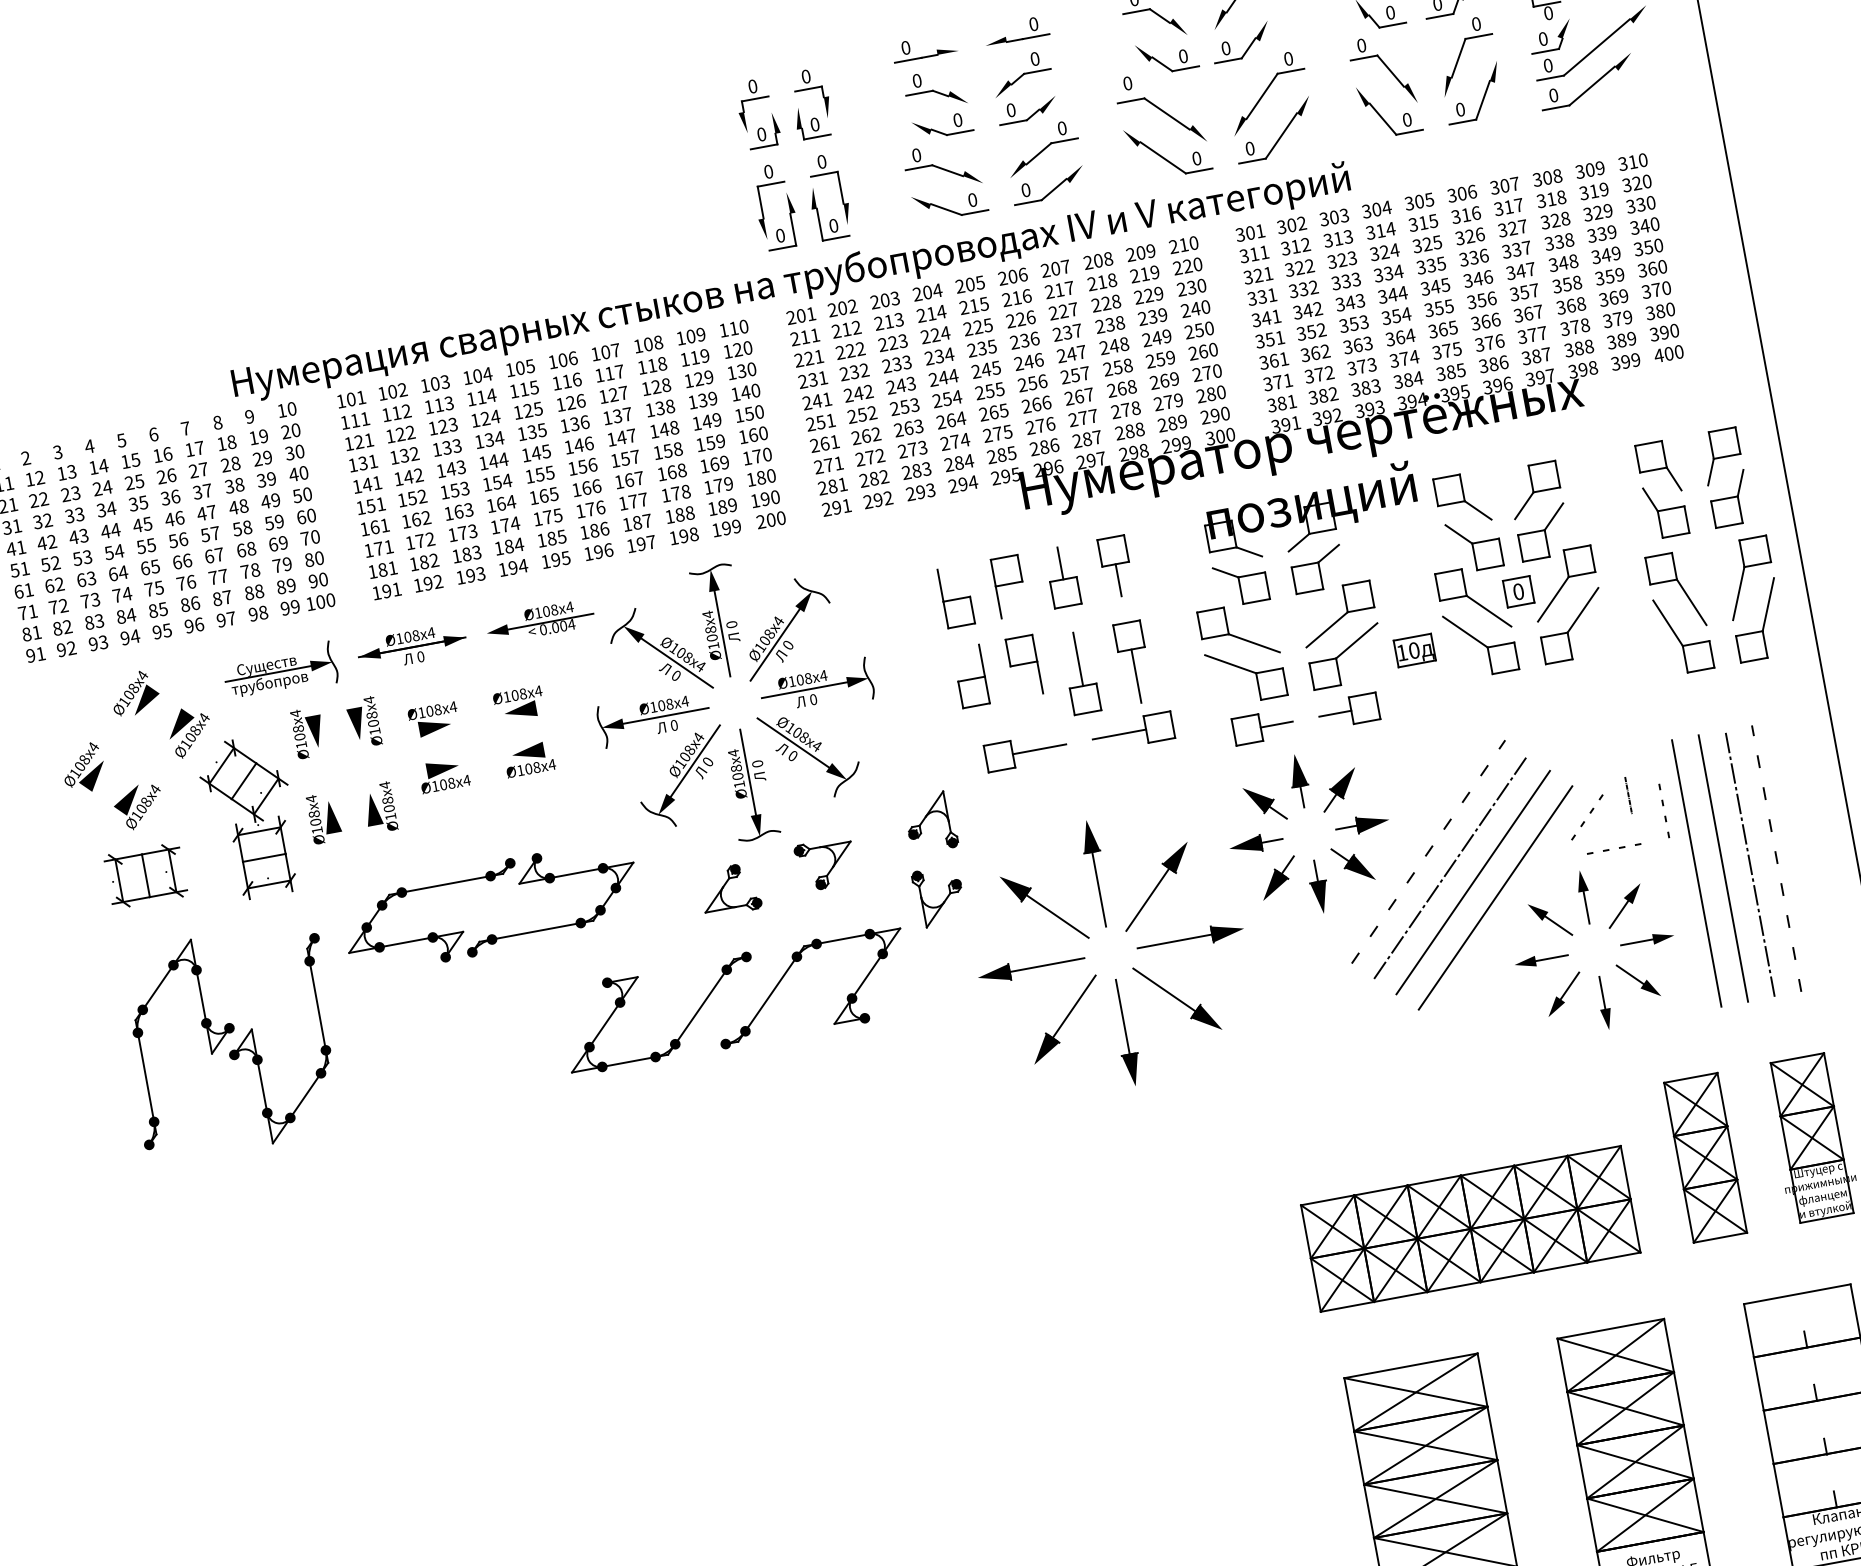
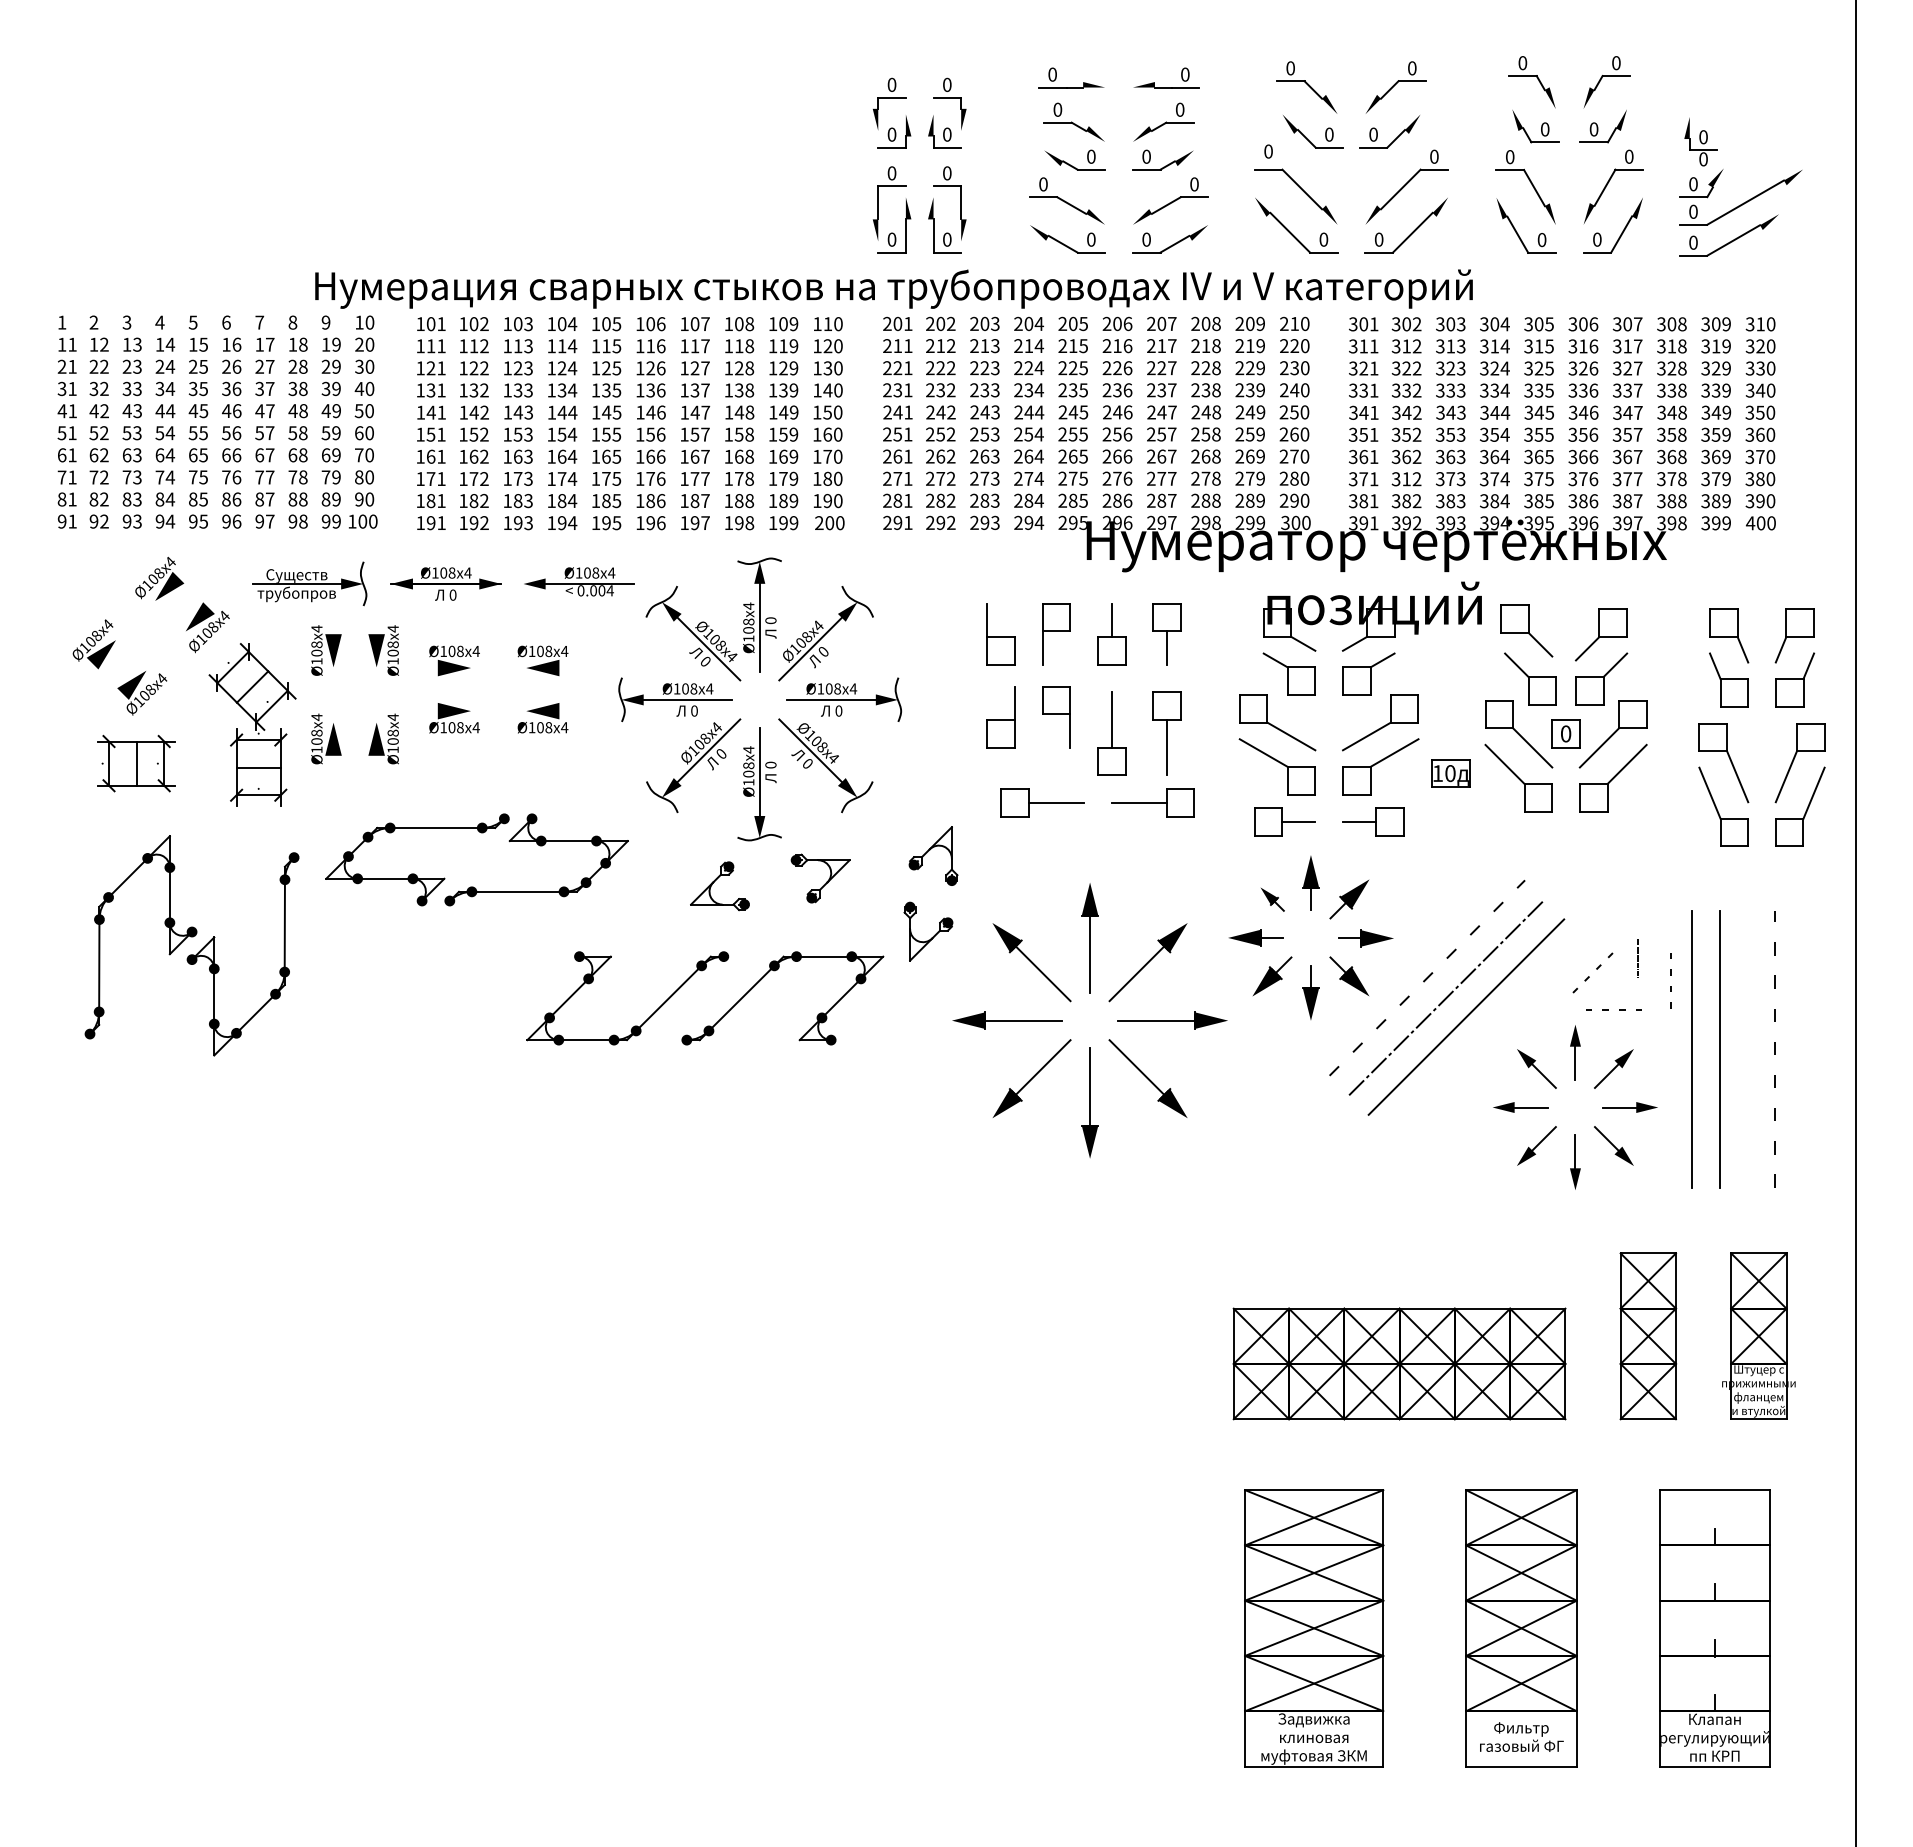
text: (1319, 374) -> (1406, 479), 372 -> 312
part: (1265, 803) -> (1272, 899), size x0.6
line: (1749, 863) -> (1747, 1049), removed
line: (1495, 897) -> (1485, 1036), removed

